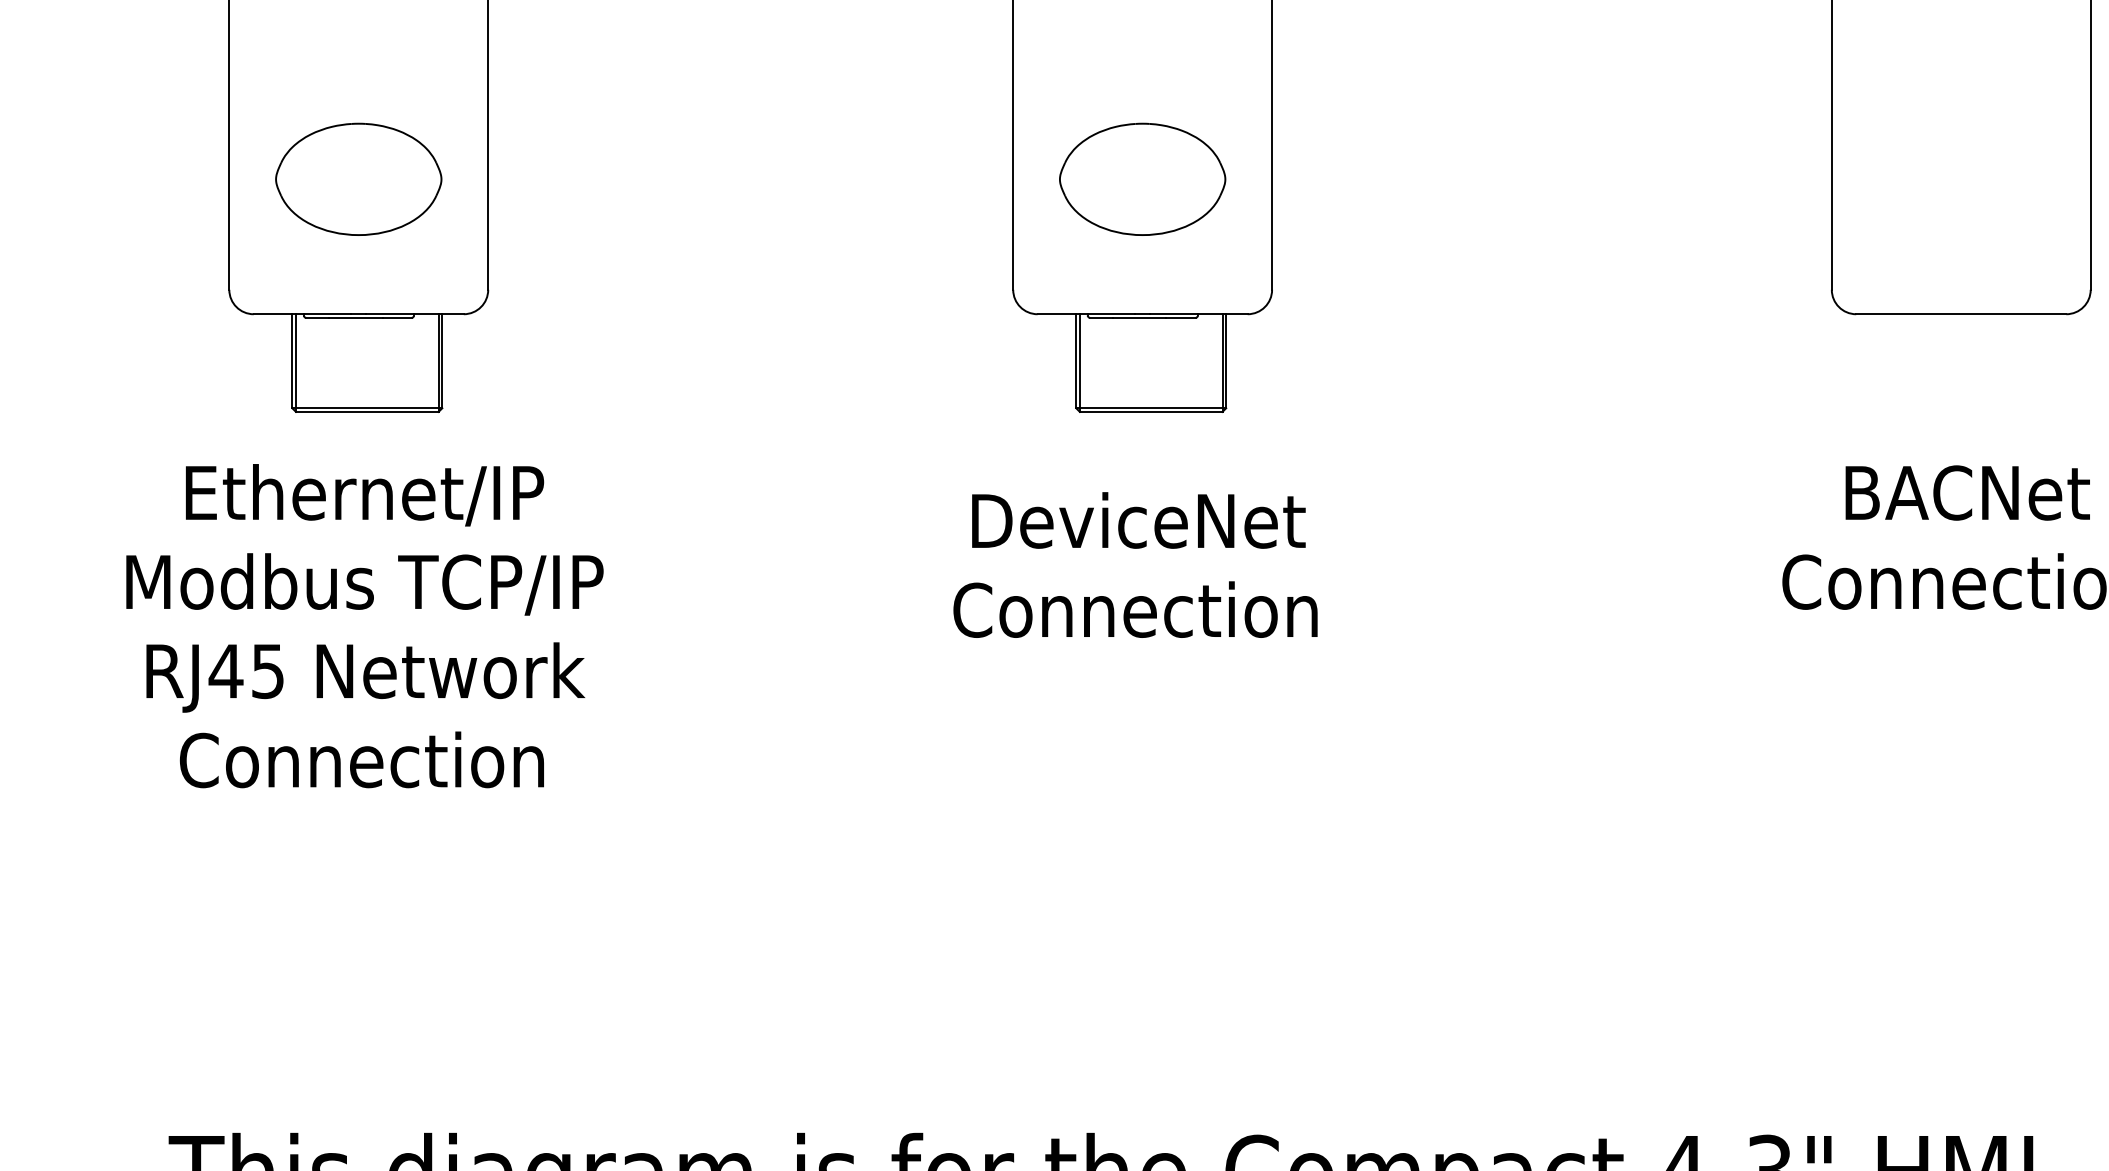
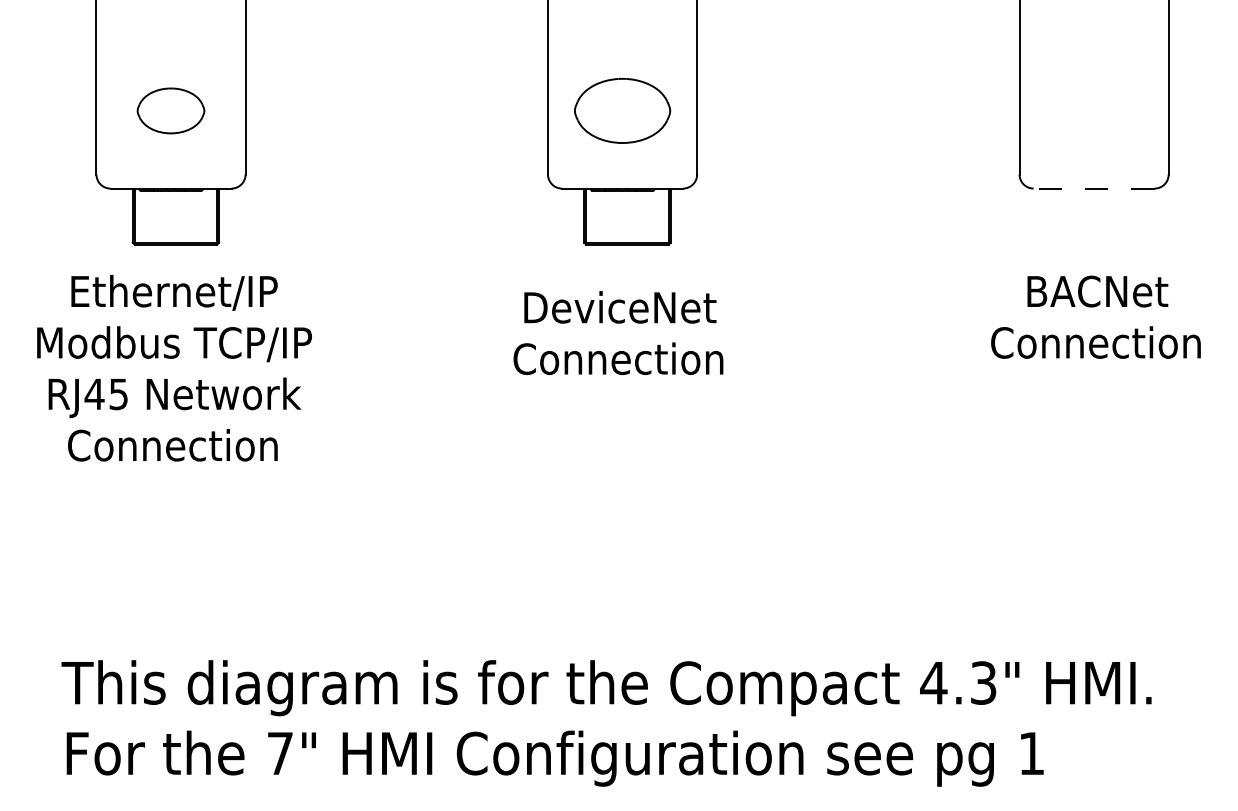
part: (357, 178) -> (170, 110), size x0.7
line: (1960, 314) -> (1093, 188), solid -> dashed

